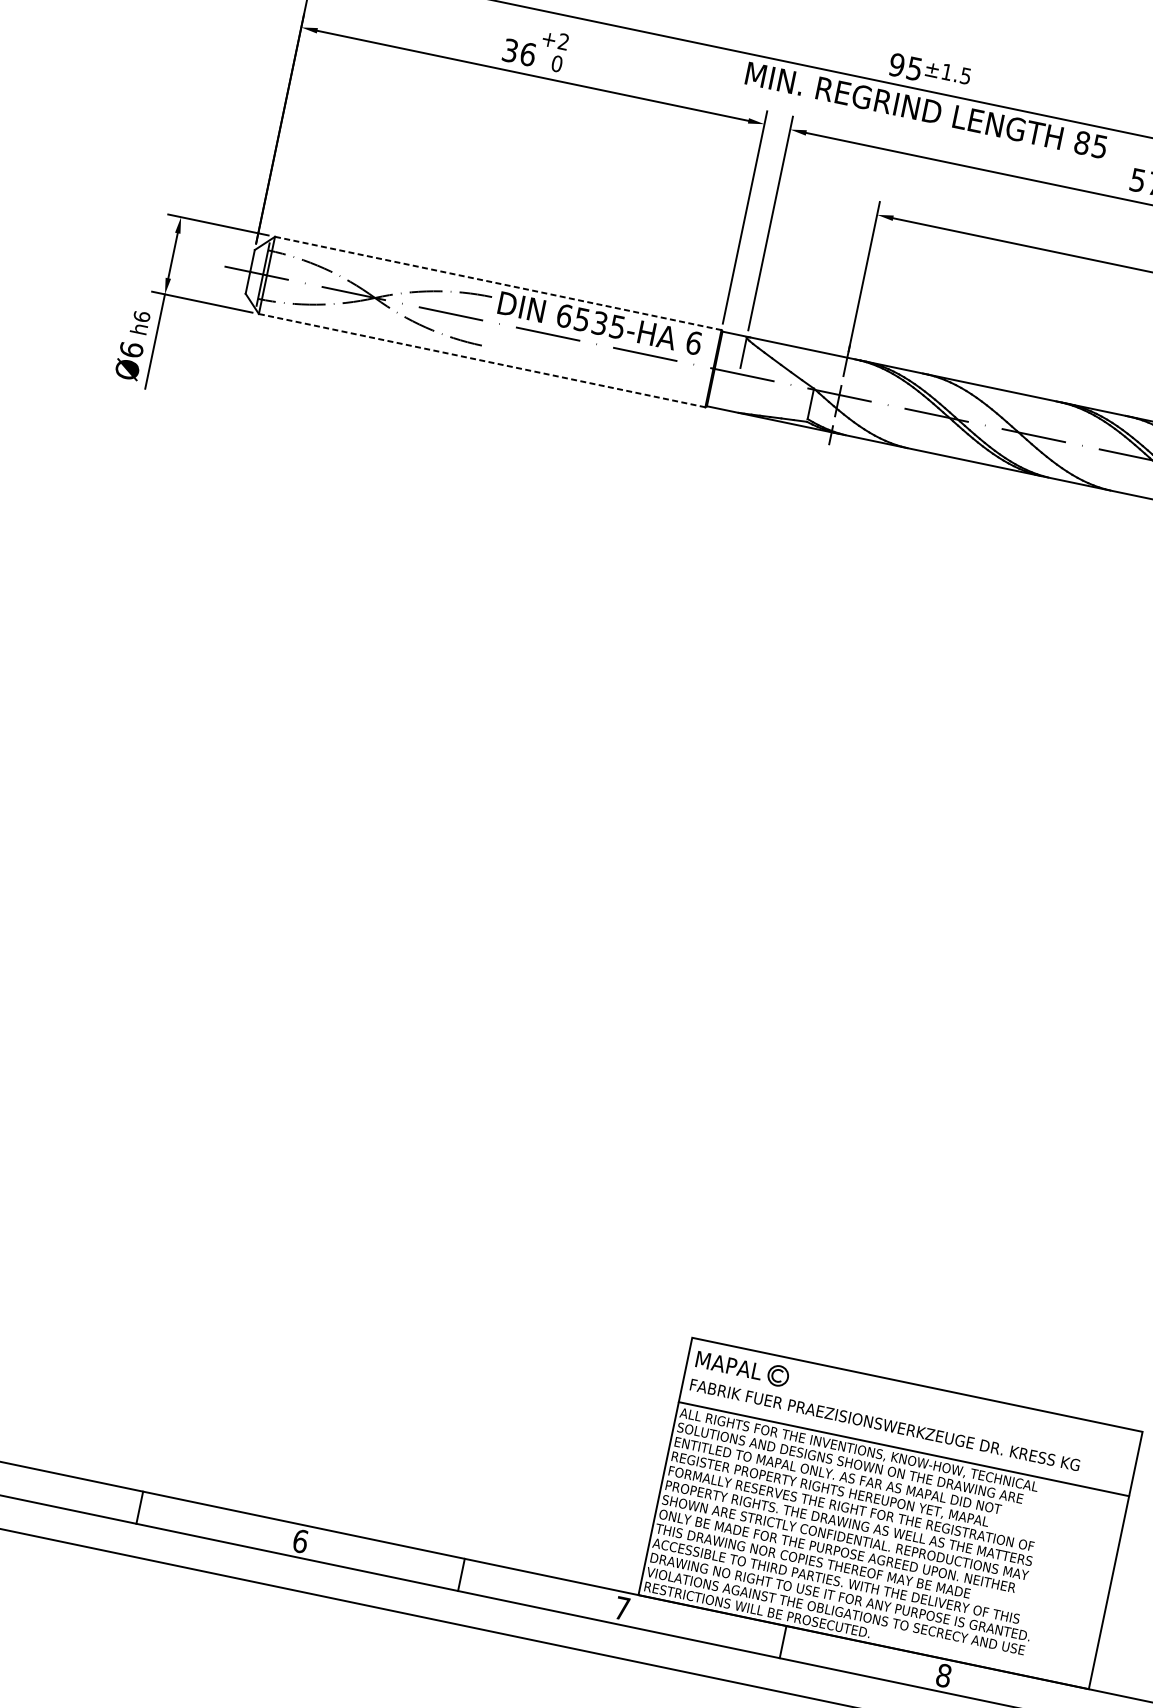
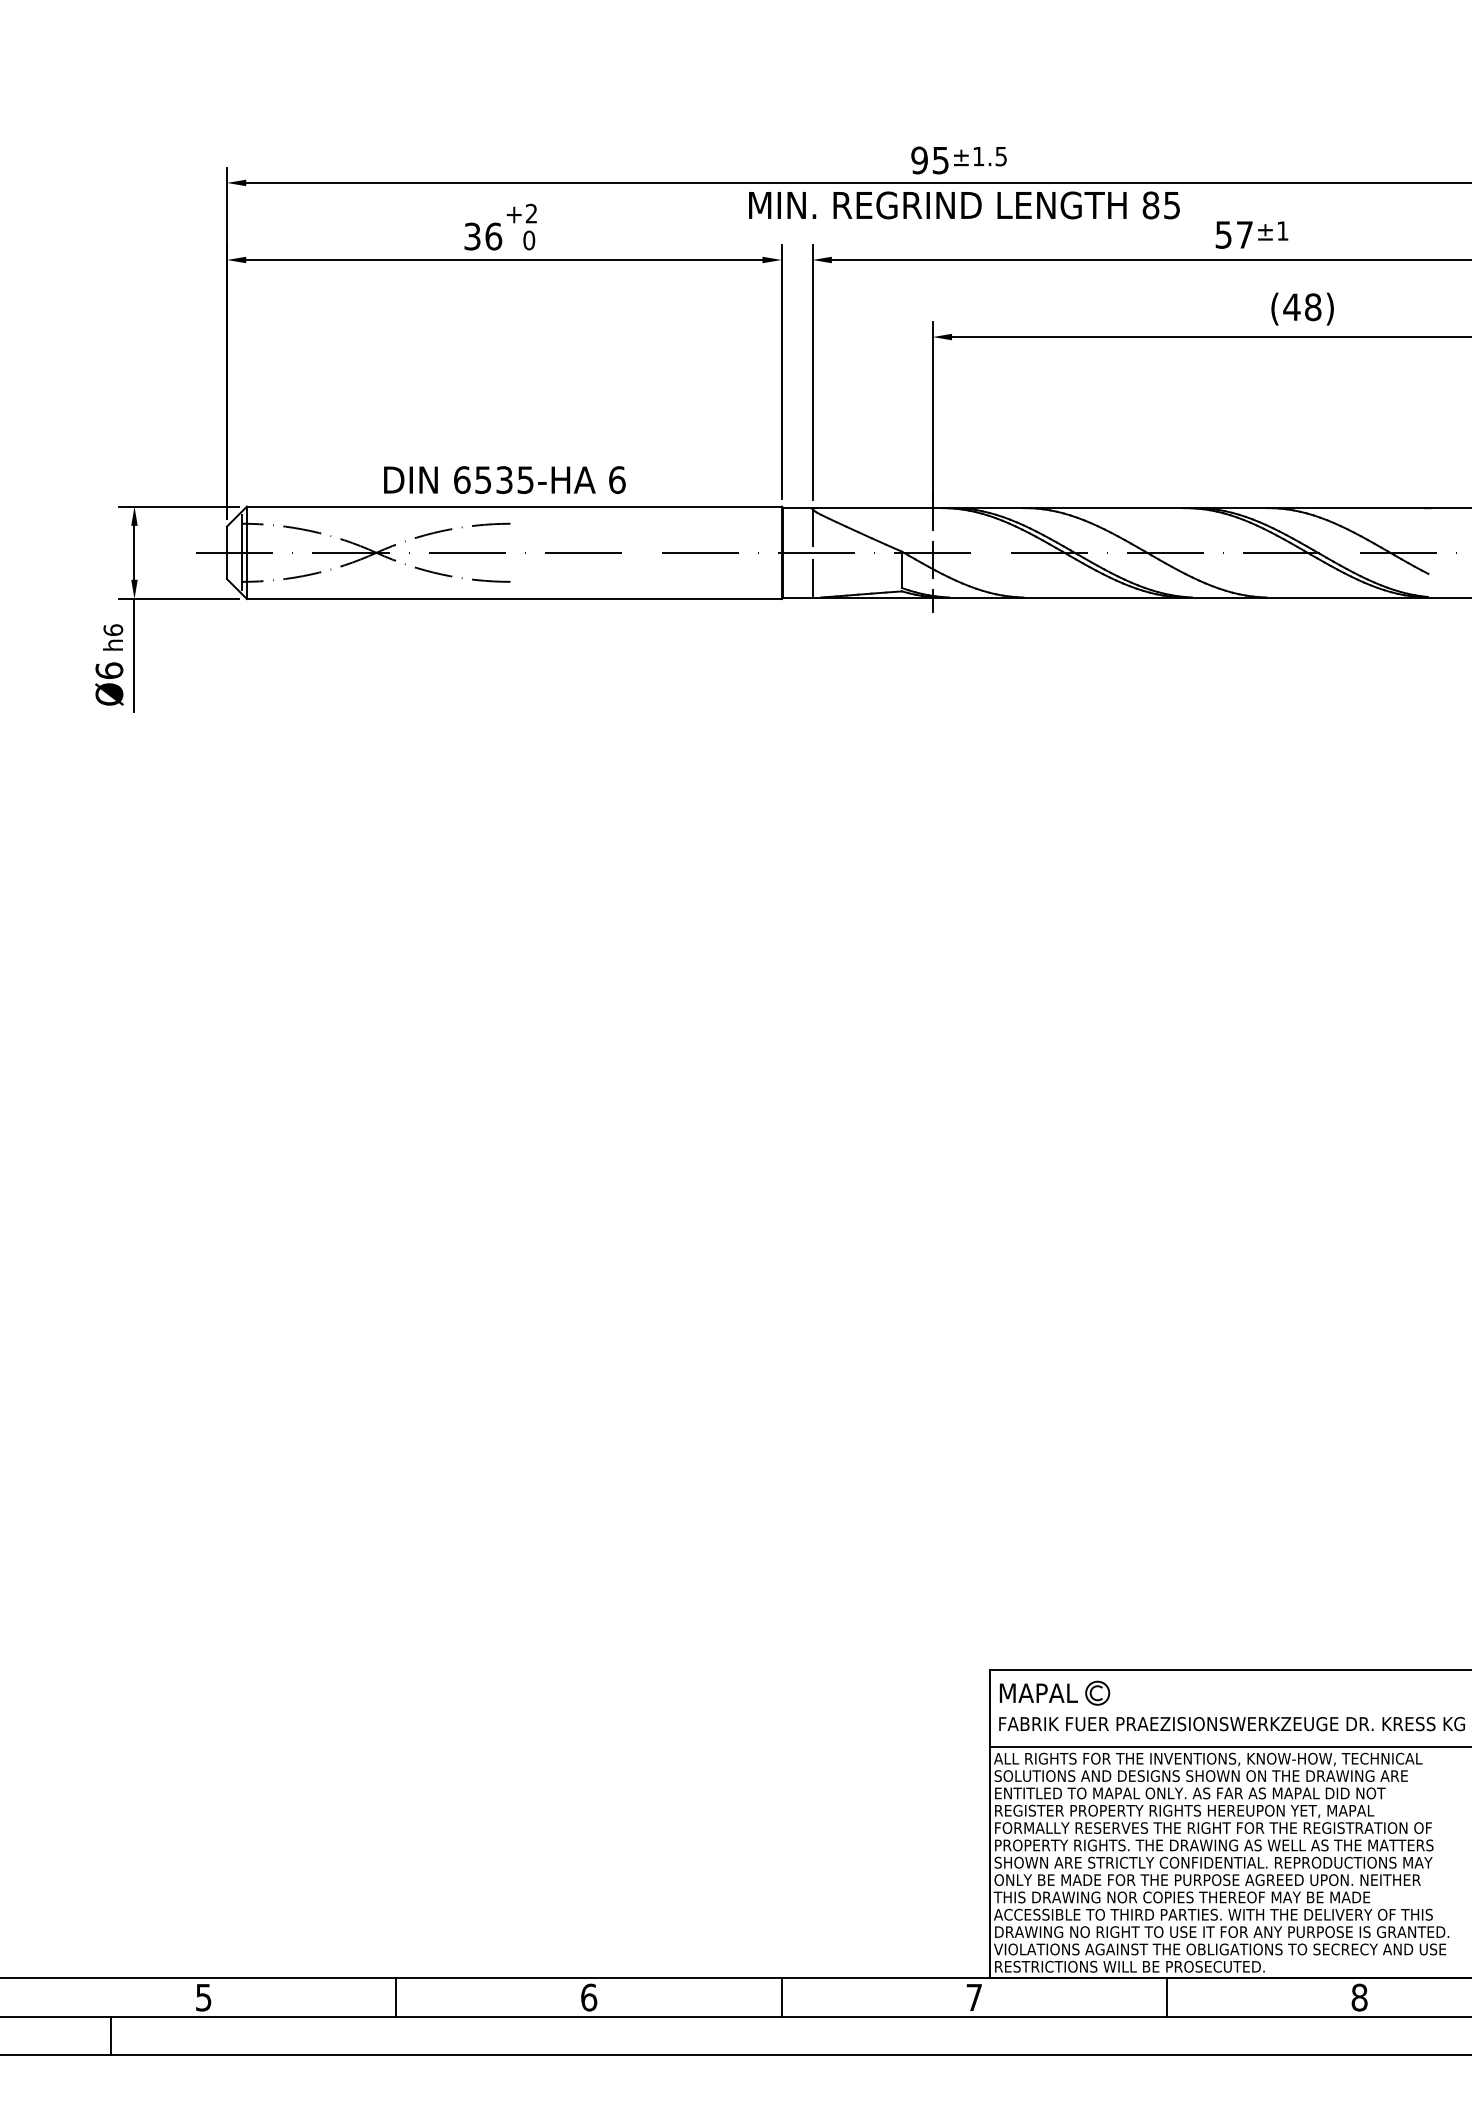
line: (498, 283) -> (514, 506), dashed -> solid
text: (599, 322) -> (504, 479), moved
line: (482, 361) -> (514, 599), dashed -> solid
line: (735, 392) -> (812, 574), added

